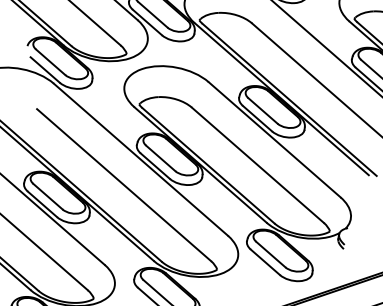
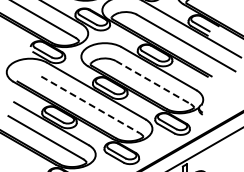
line: (258, 165) -> (153, 82), solid -> dashed
line: (124, 184) -> (90, 104), solid -> dashed

